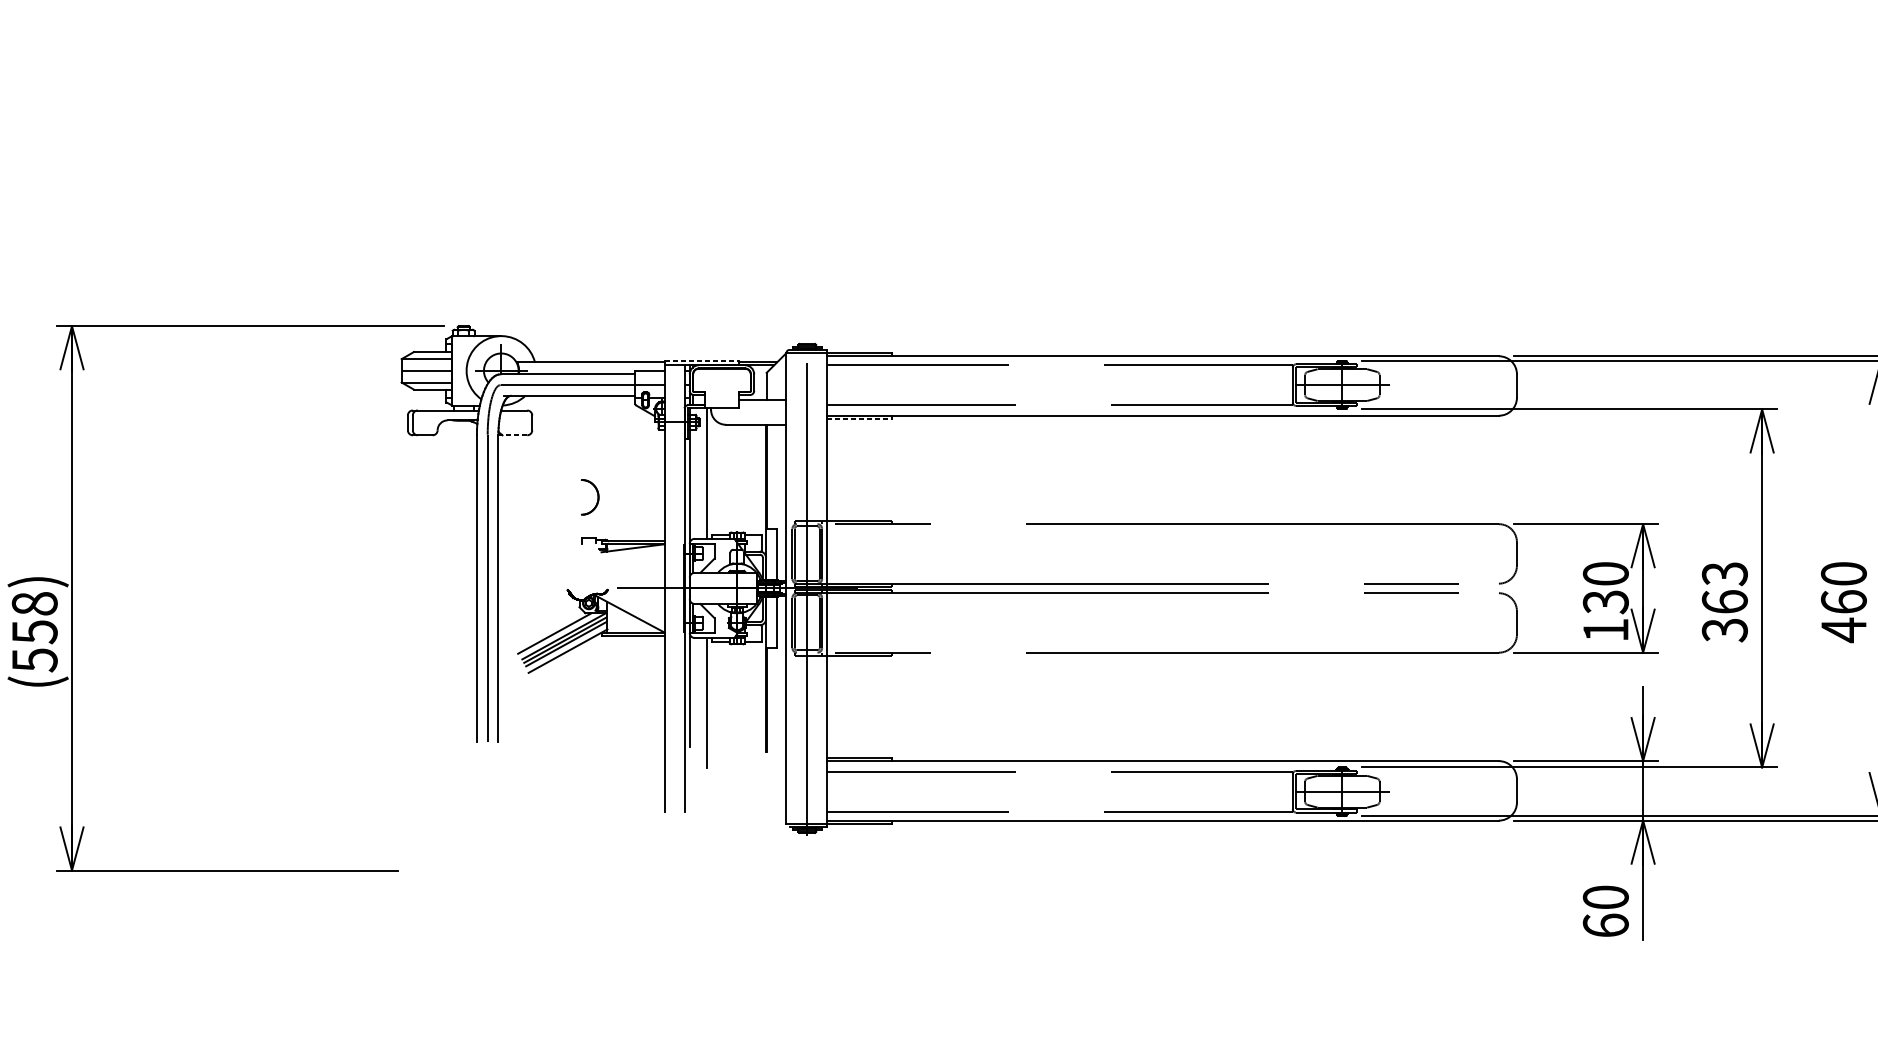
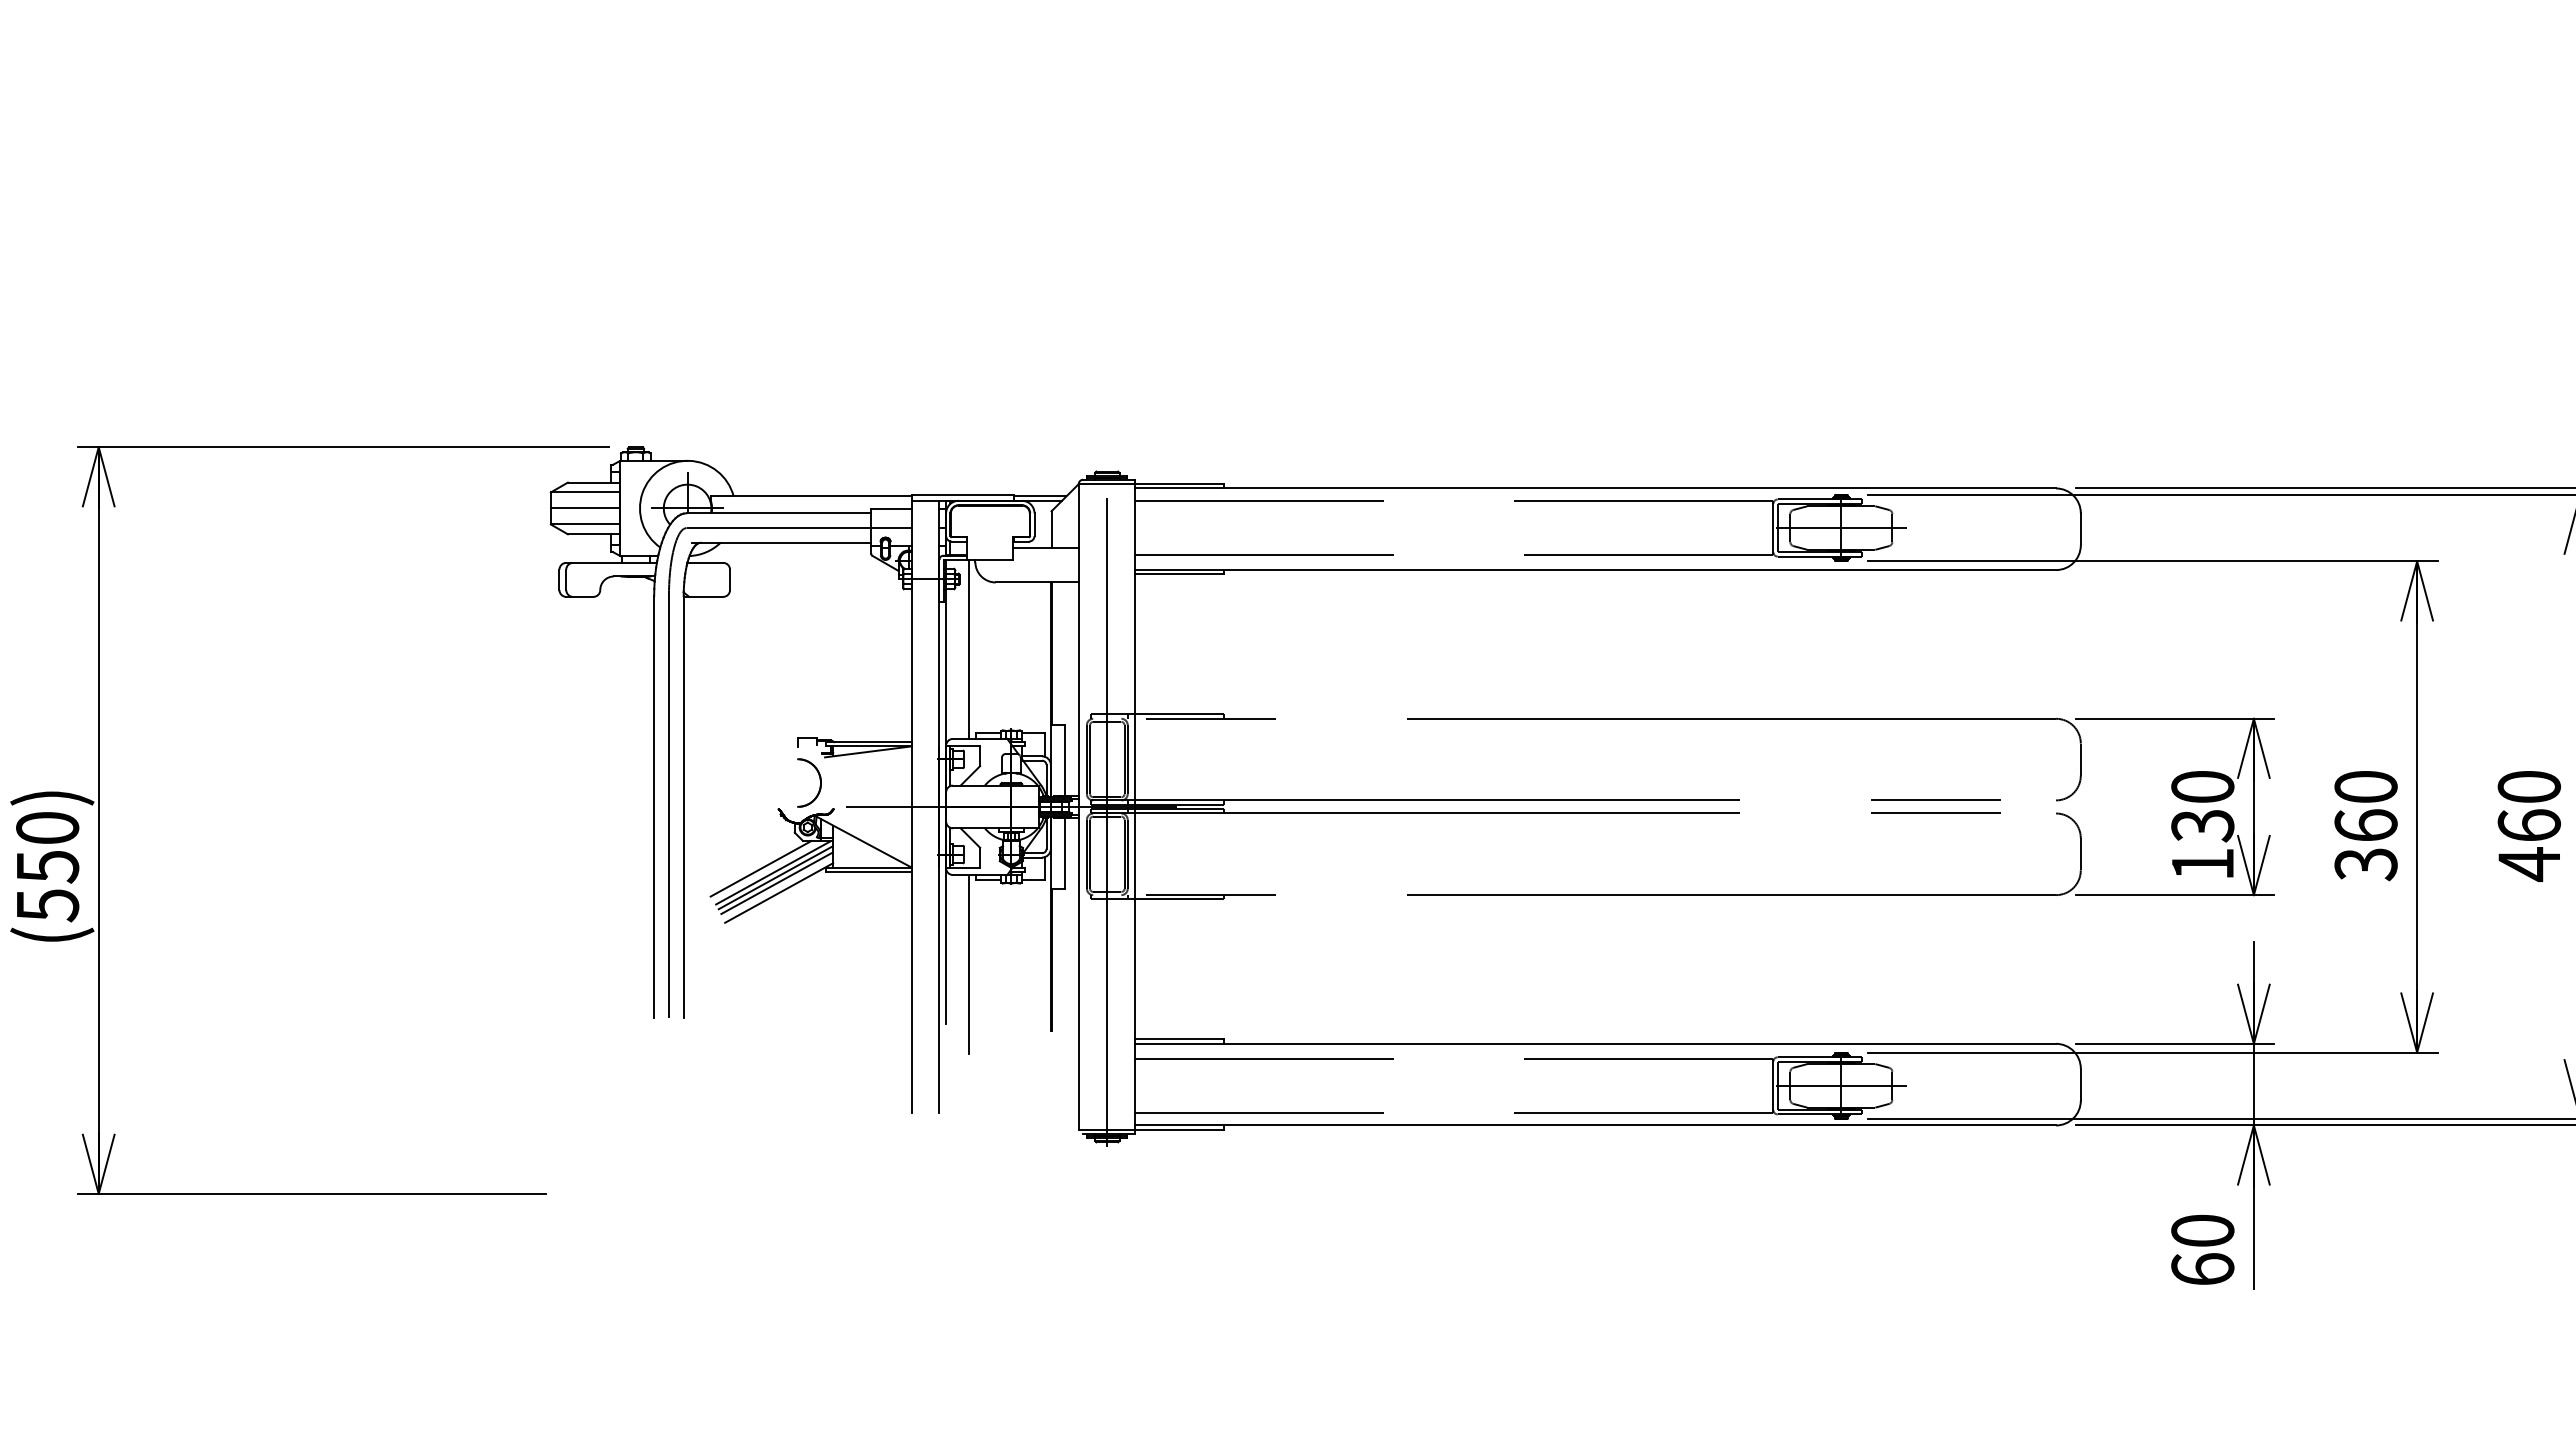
line: (702, 360) -> (963, 494), dashed -> solid
line: (859, 418) -> (1179, 574), dashed -> solid
line: (512, 435) -> (703, 596), dashed -> solid
part: (597, 495) -> (819, 780), moved
text: (1724, 574) -> (2365, 787), 363 -> 360
text: (34, 604) -> (47, 828), (558) -> (550)

